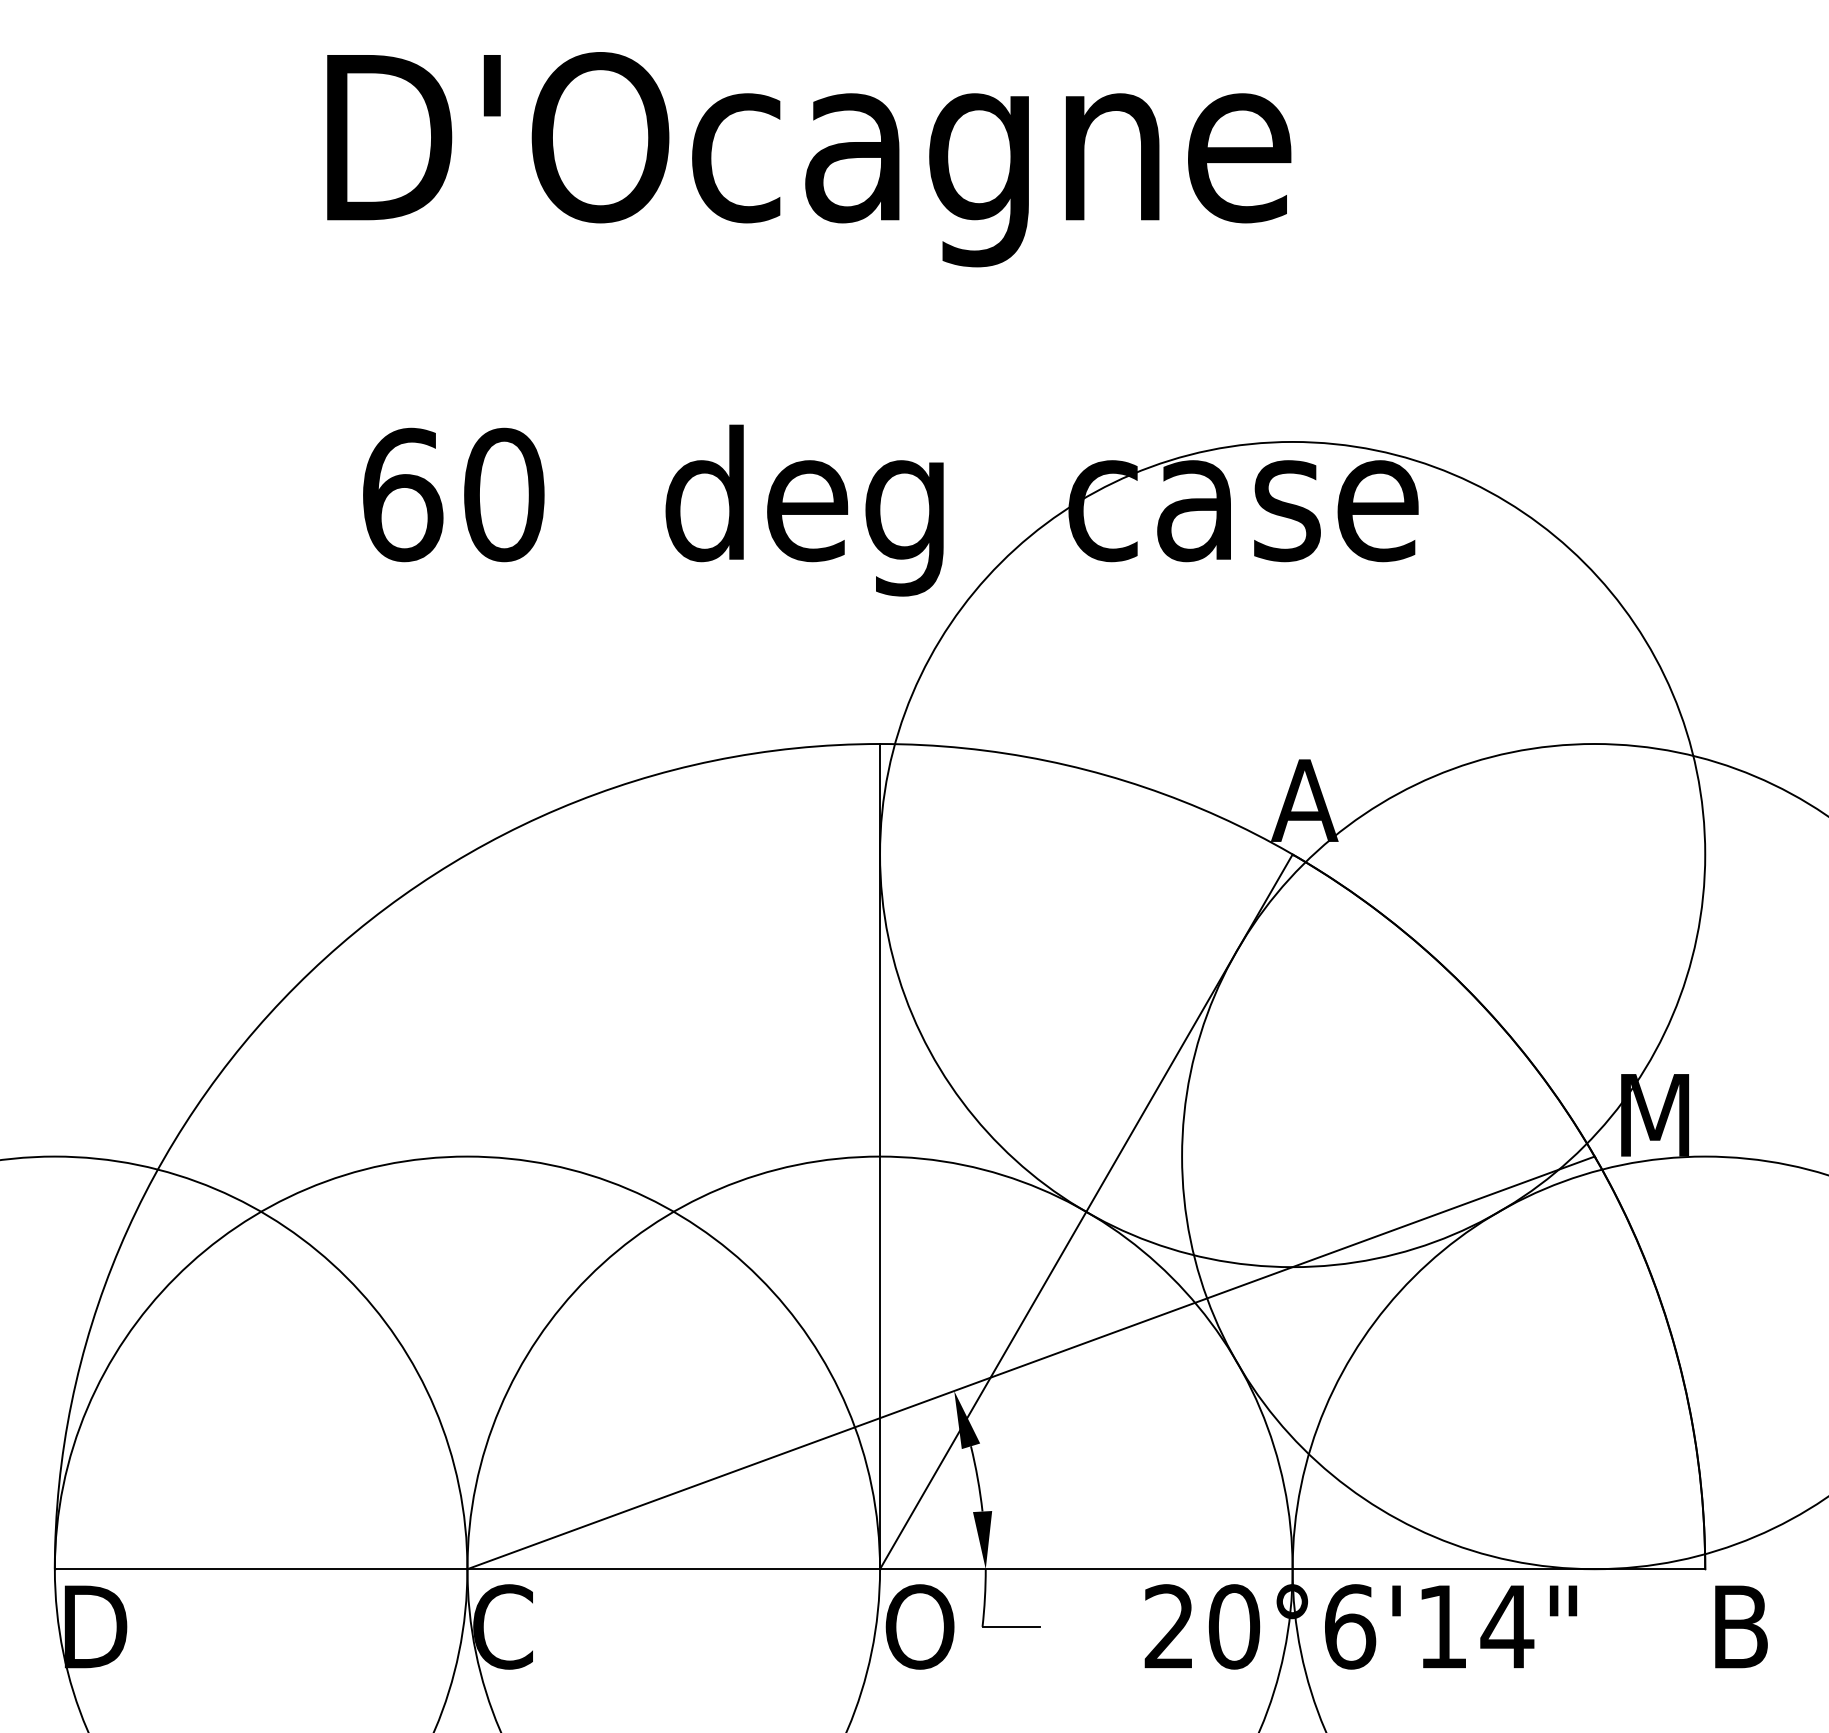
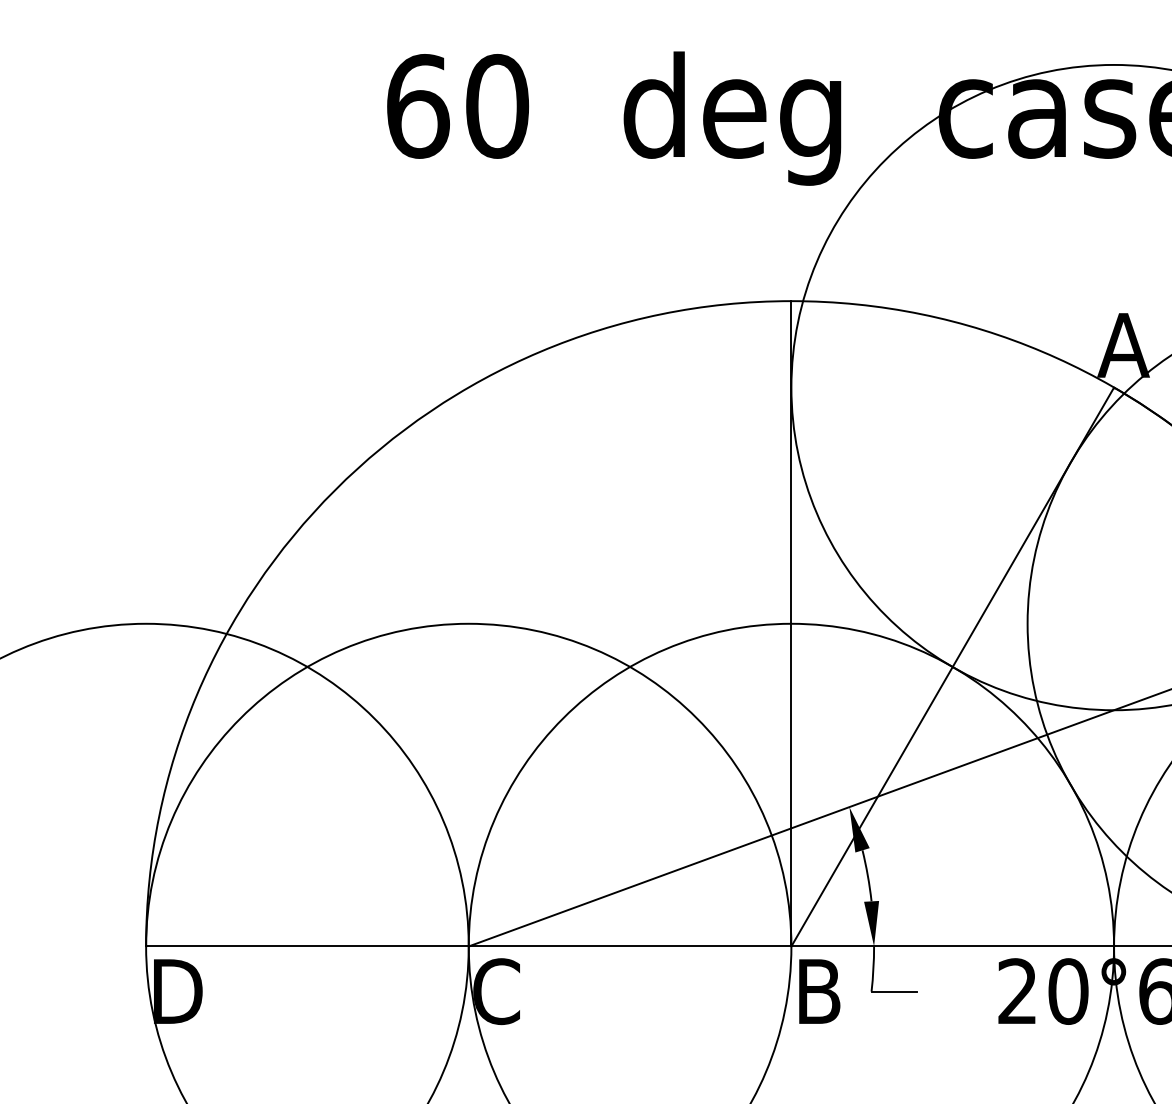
text: (919, 1626) -> (822, 991), O -> B

